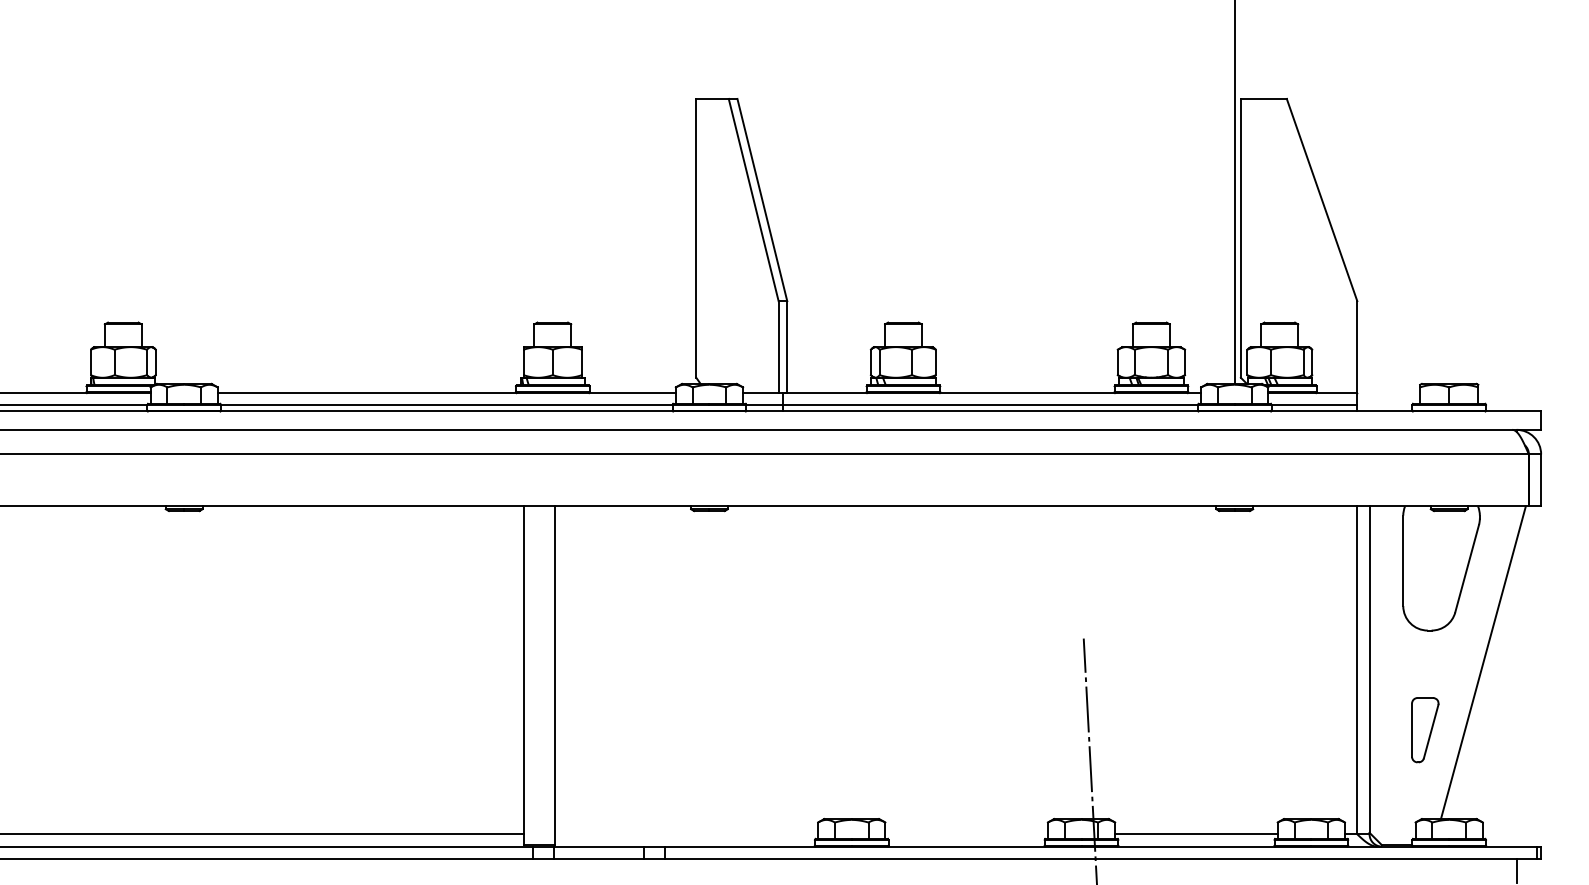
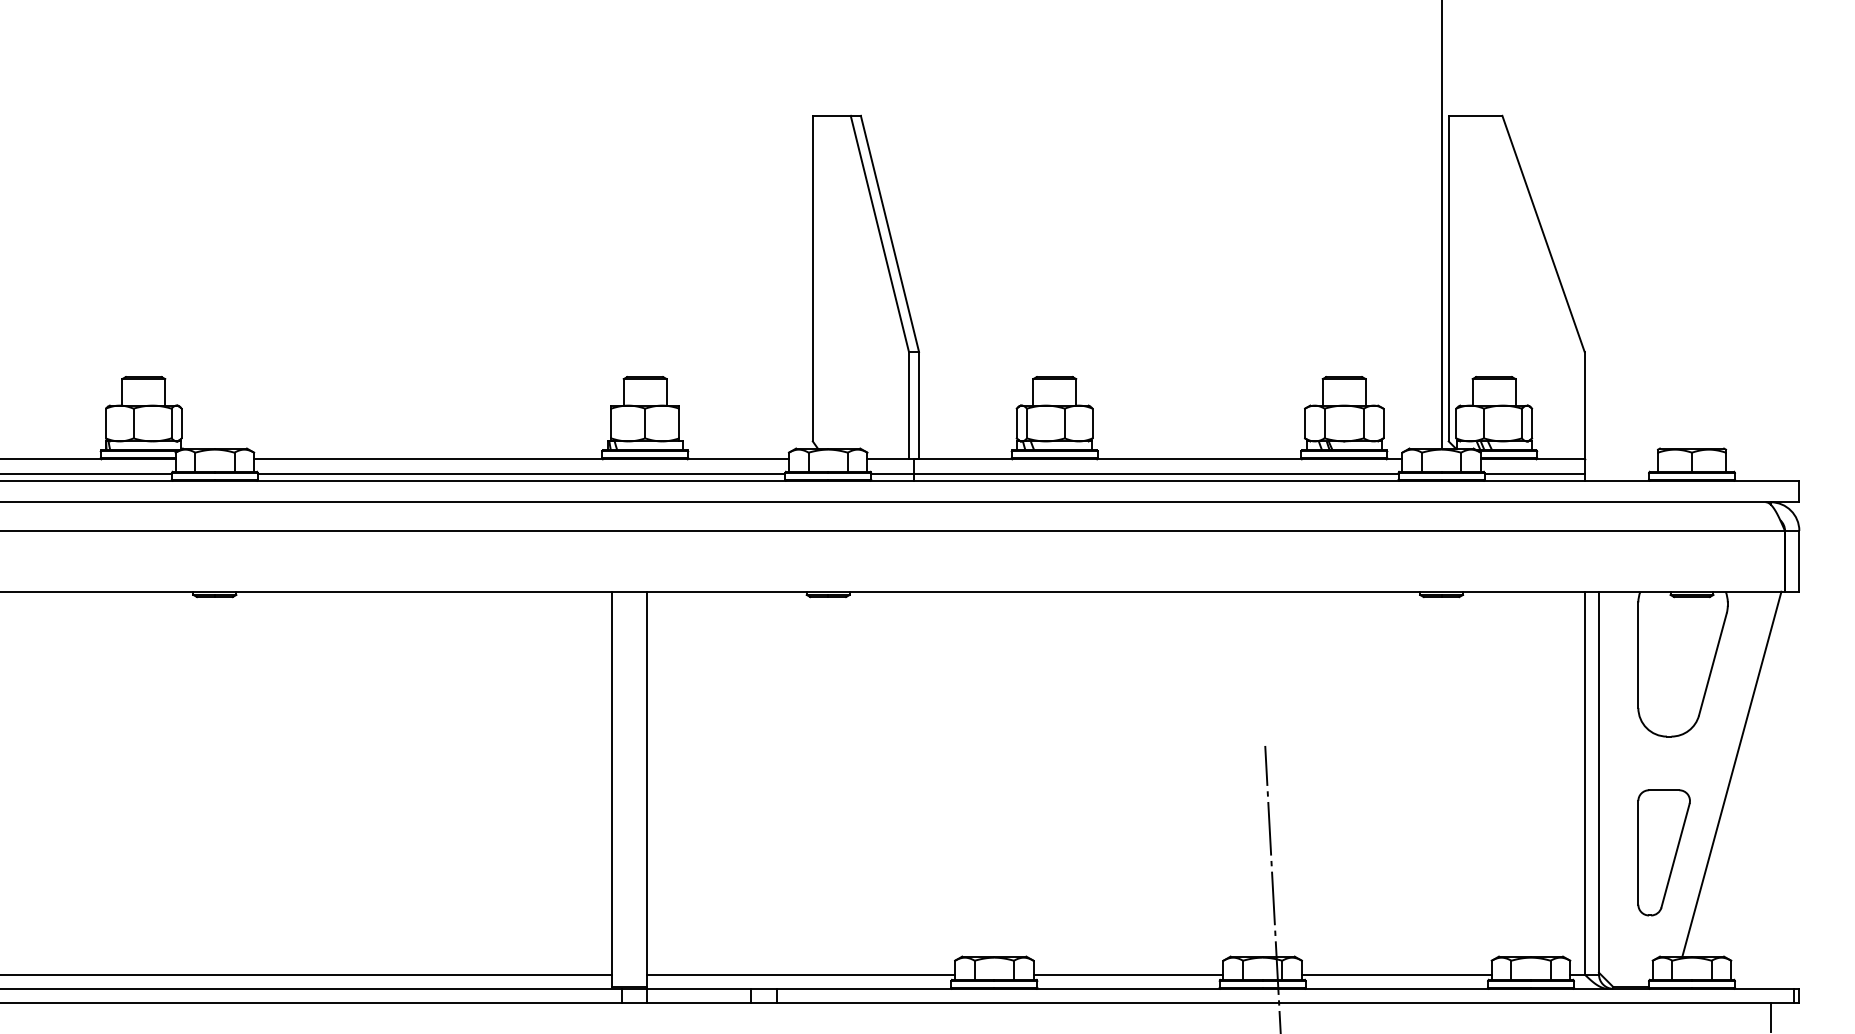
part: (1424, 729) -> (1663, 852), size x1.67
line: (686, 834) -> (801, 974), added
line: (966, 834) -> (1128, 974), added

